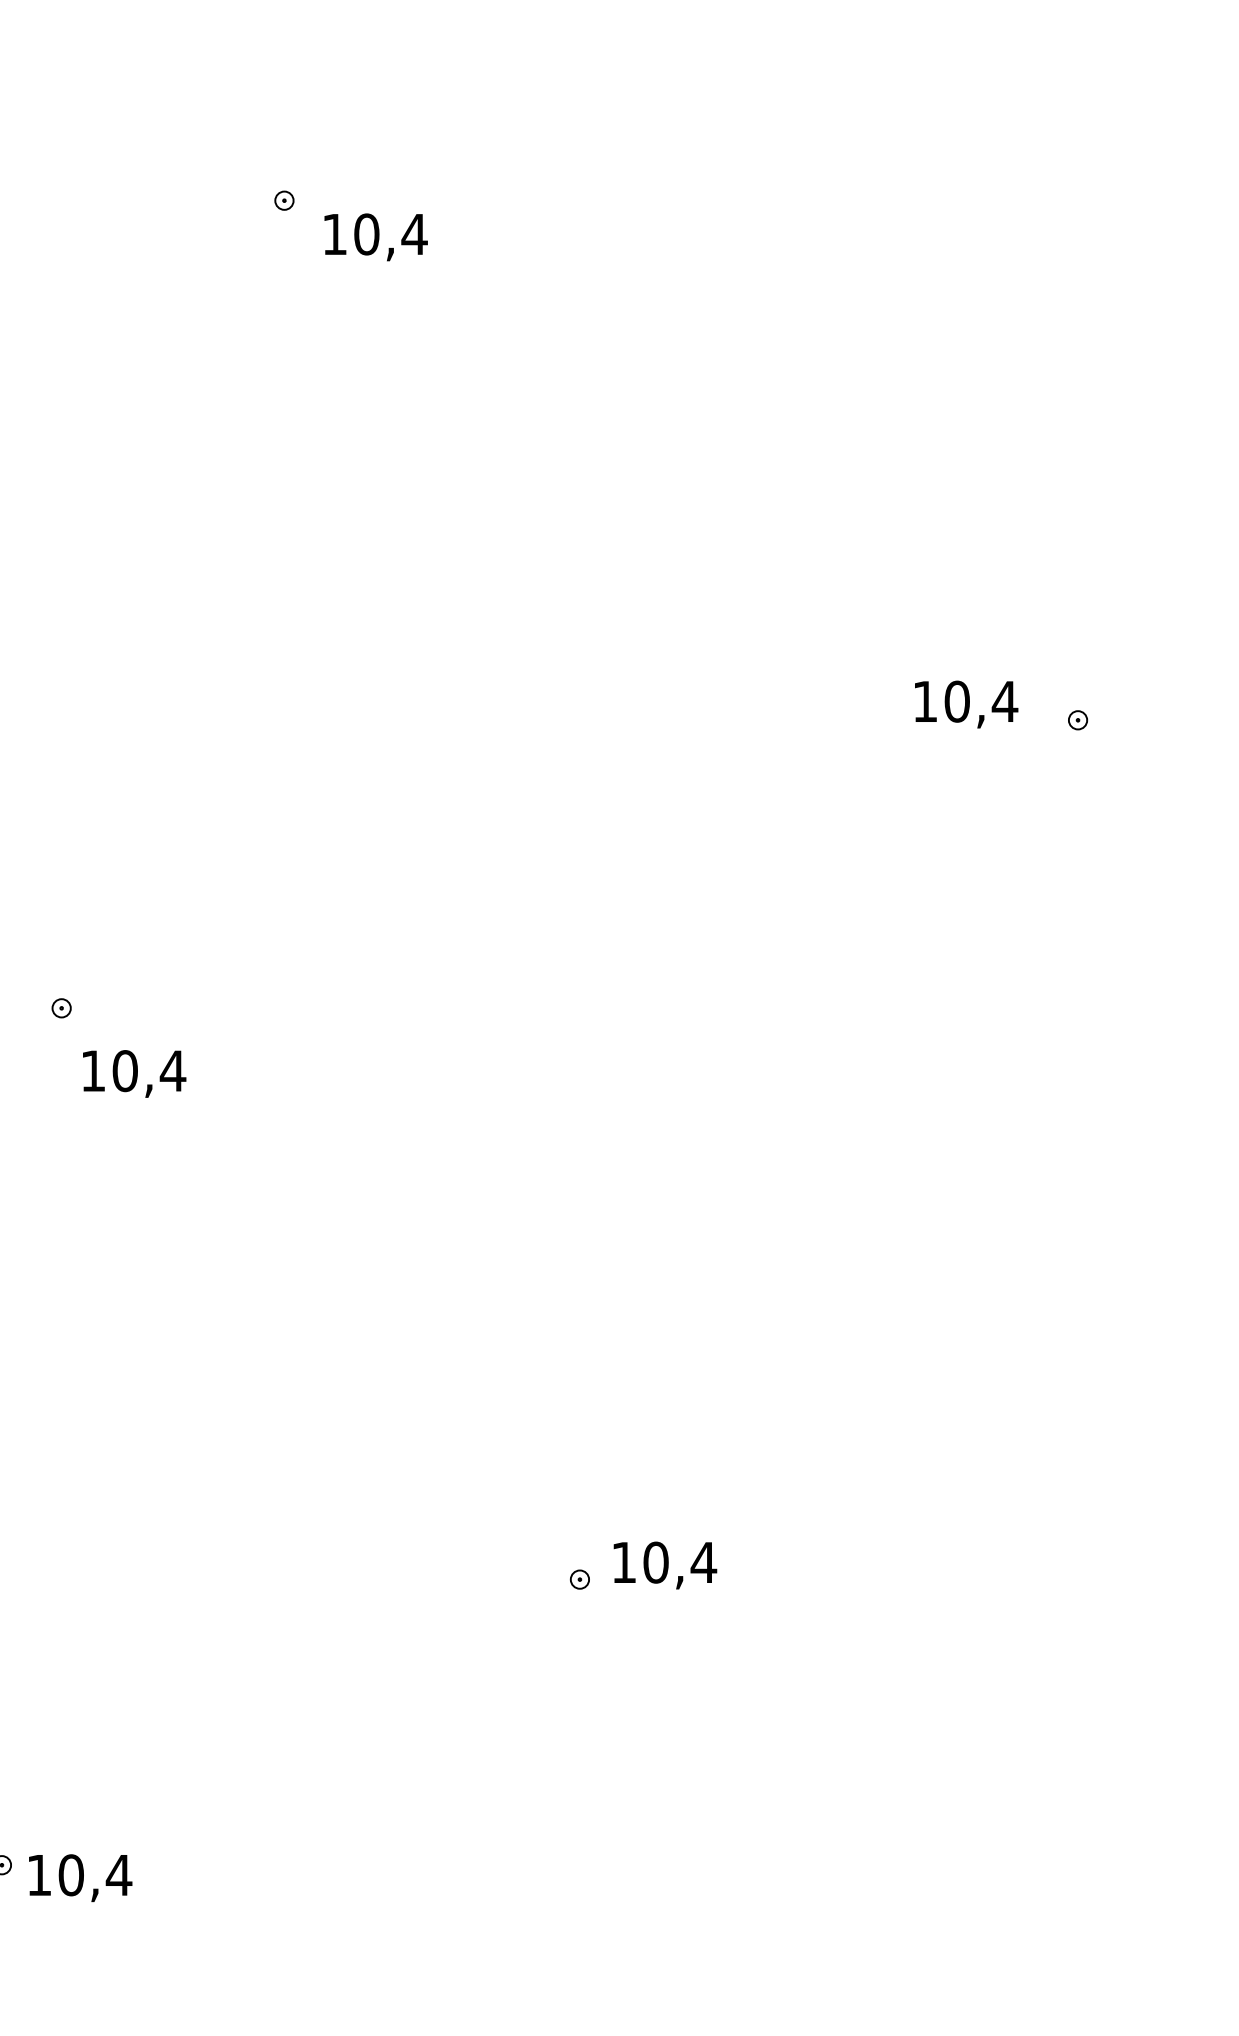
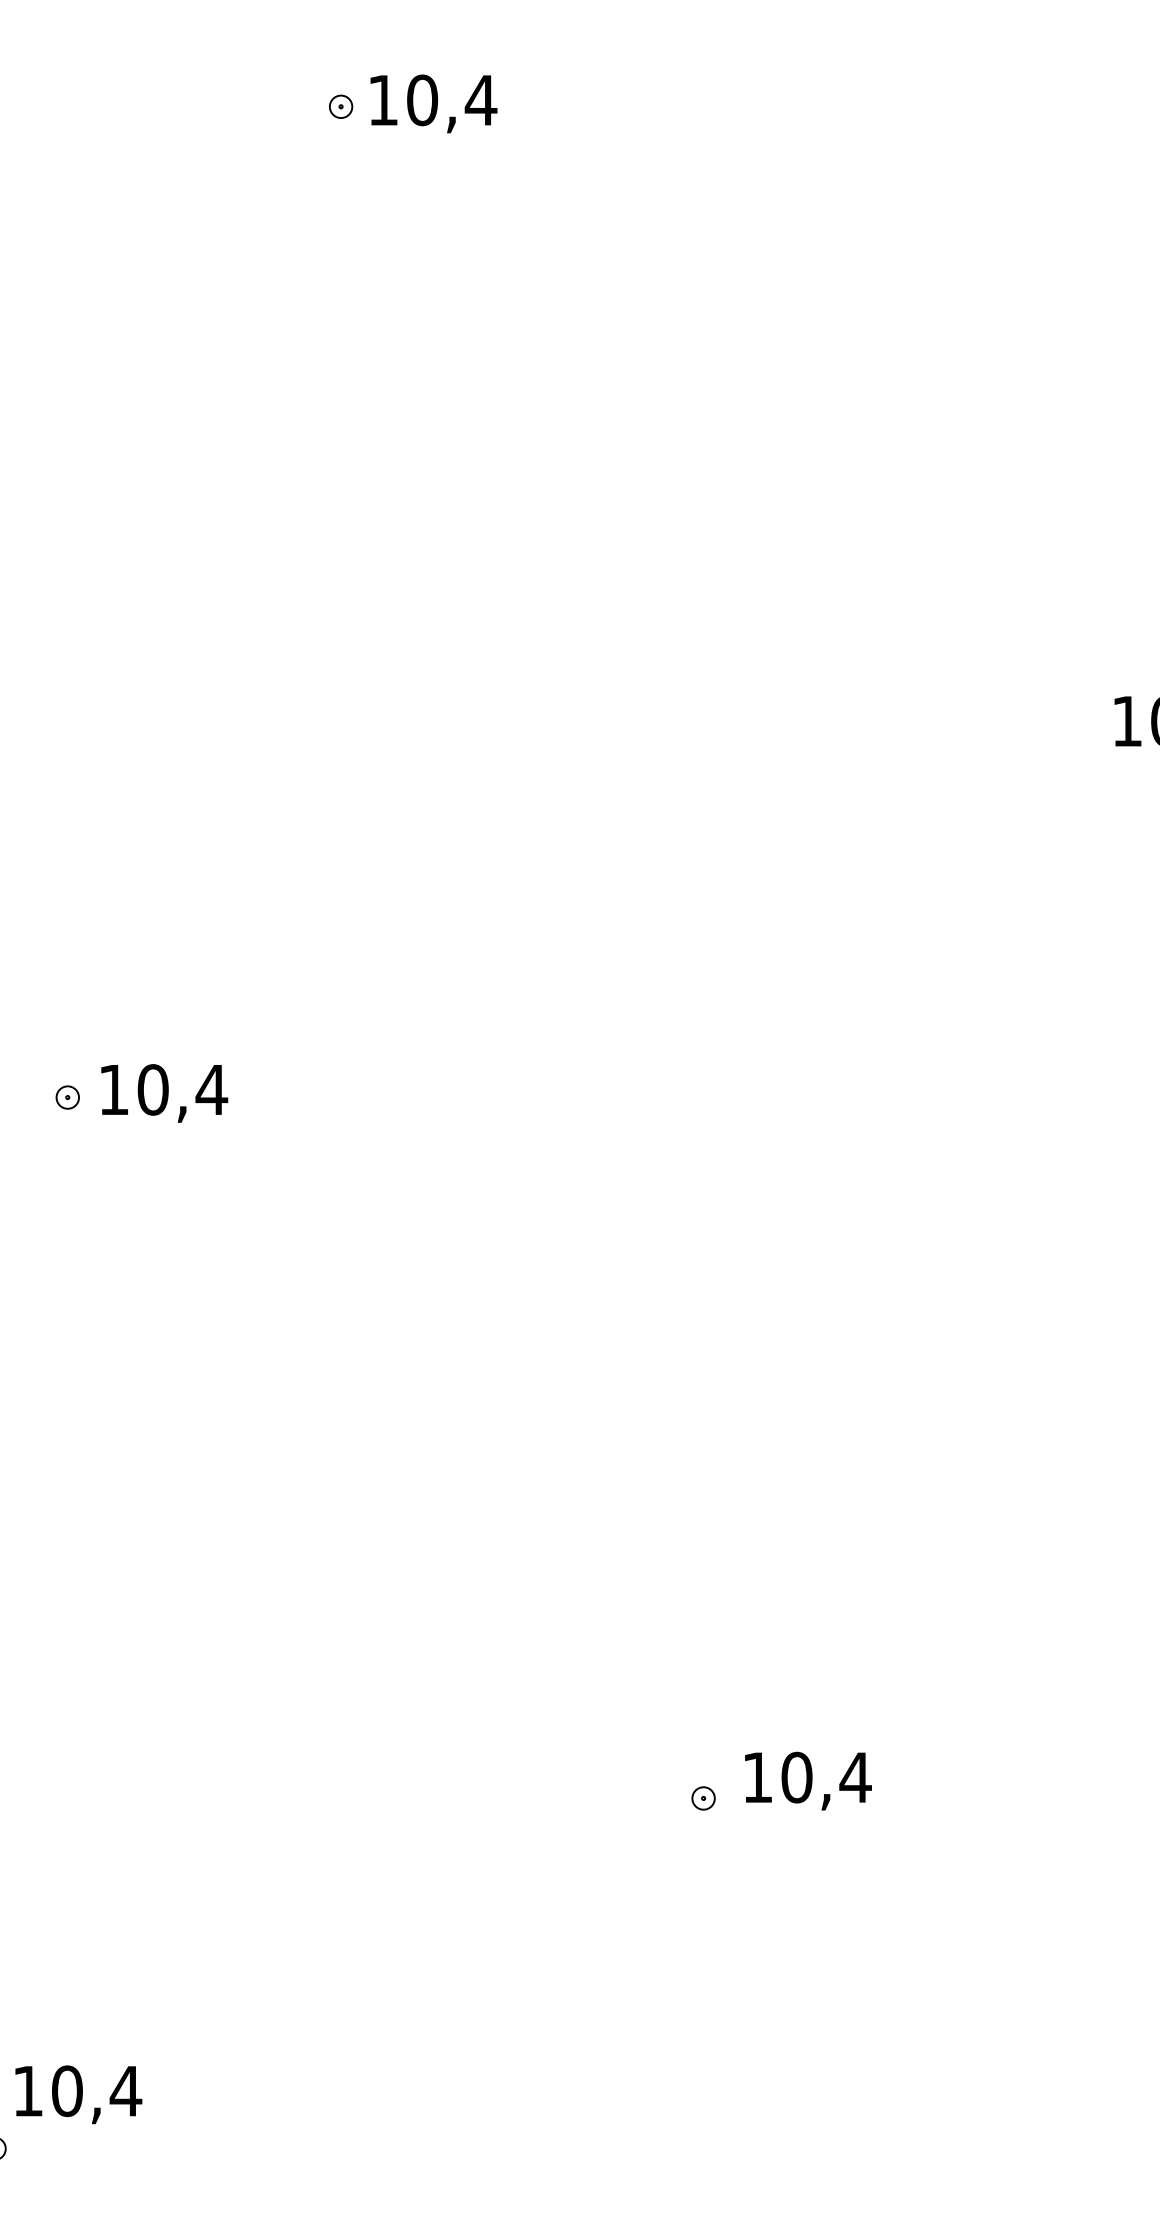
text: (375, 237) -> (433, 104), moved
text: (134, 1073) -> (164, 1092), moved
text: (80, 1878) -> (78, 2095), moved

